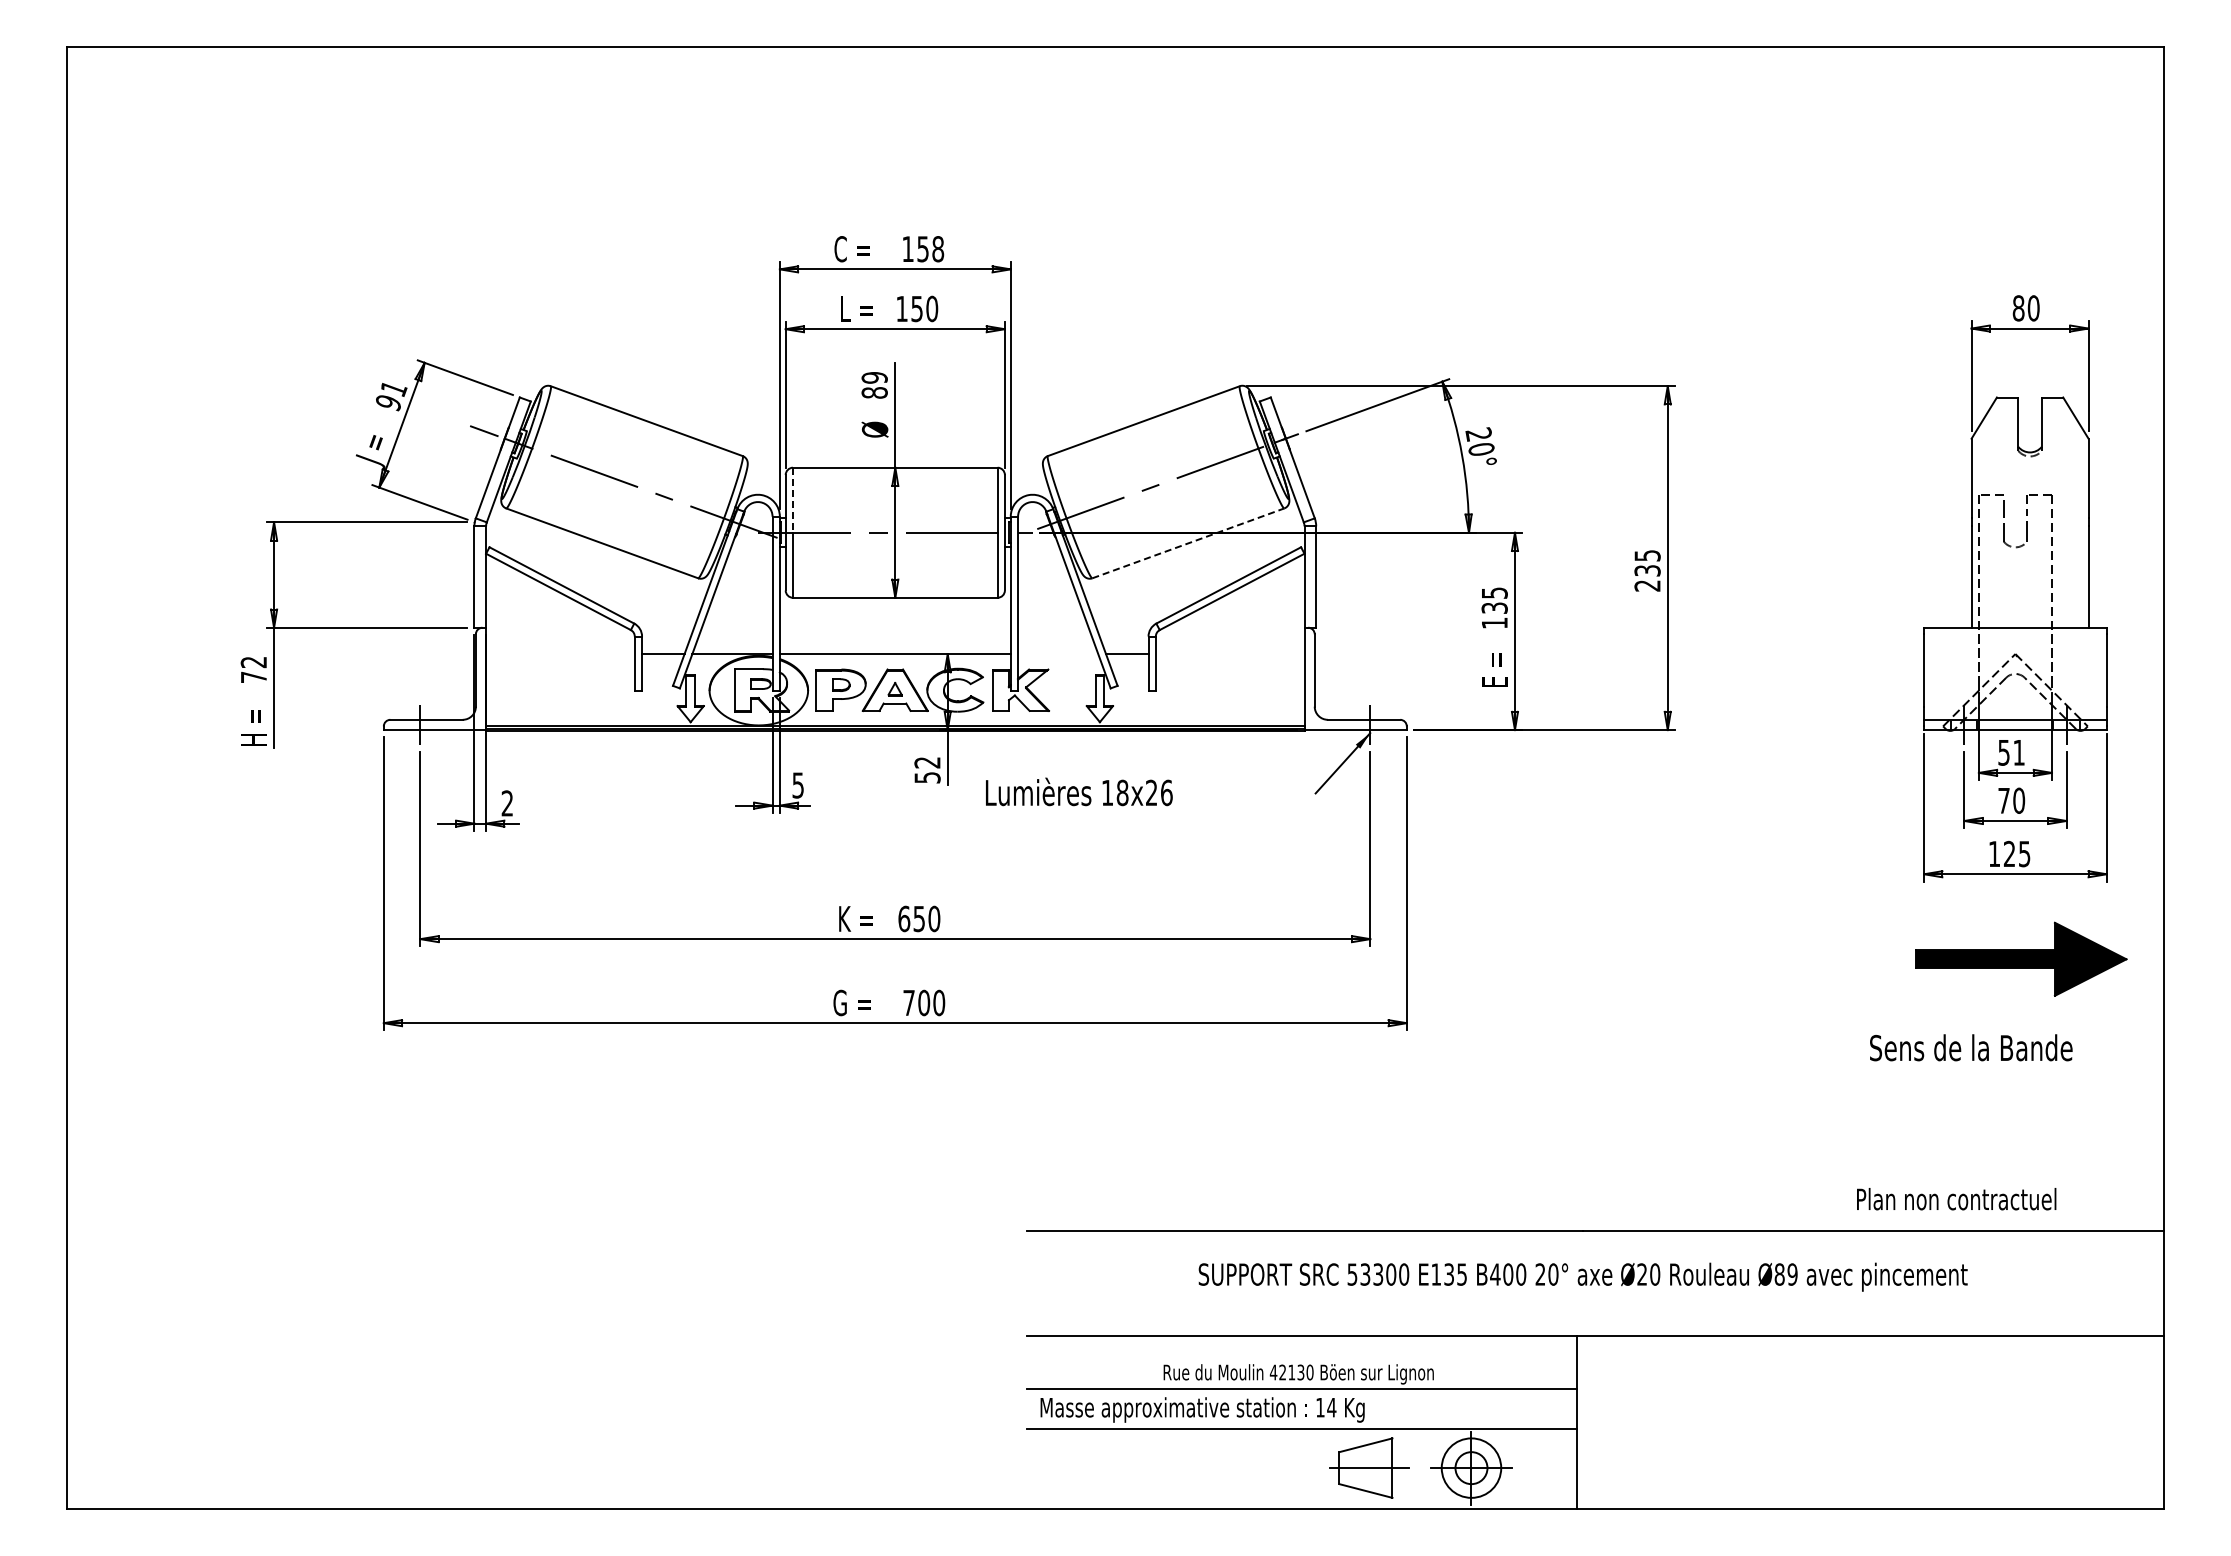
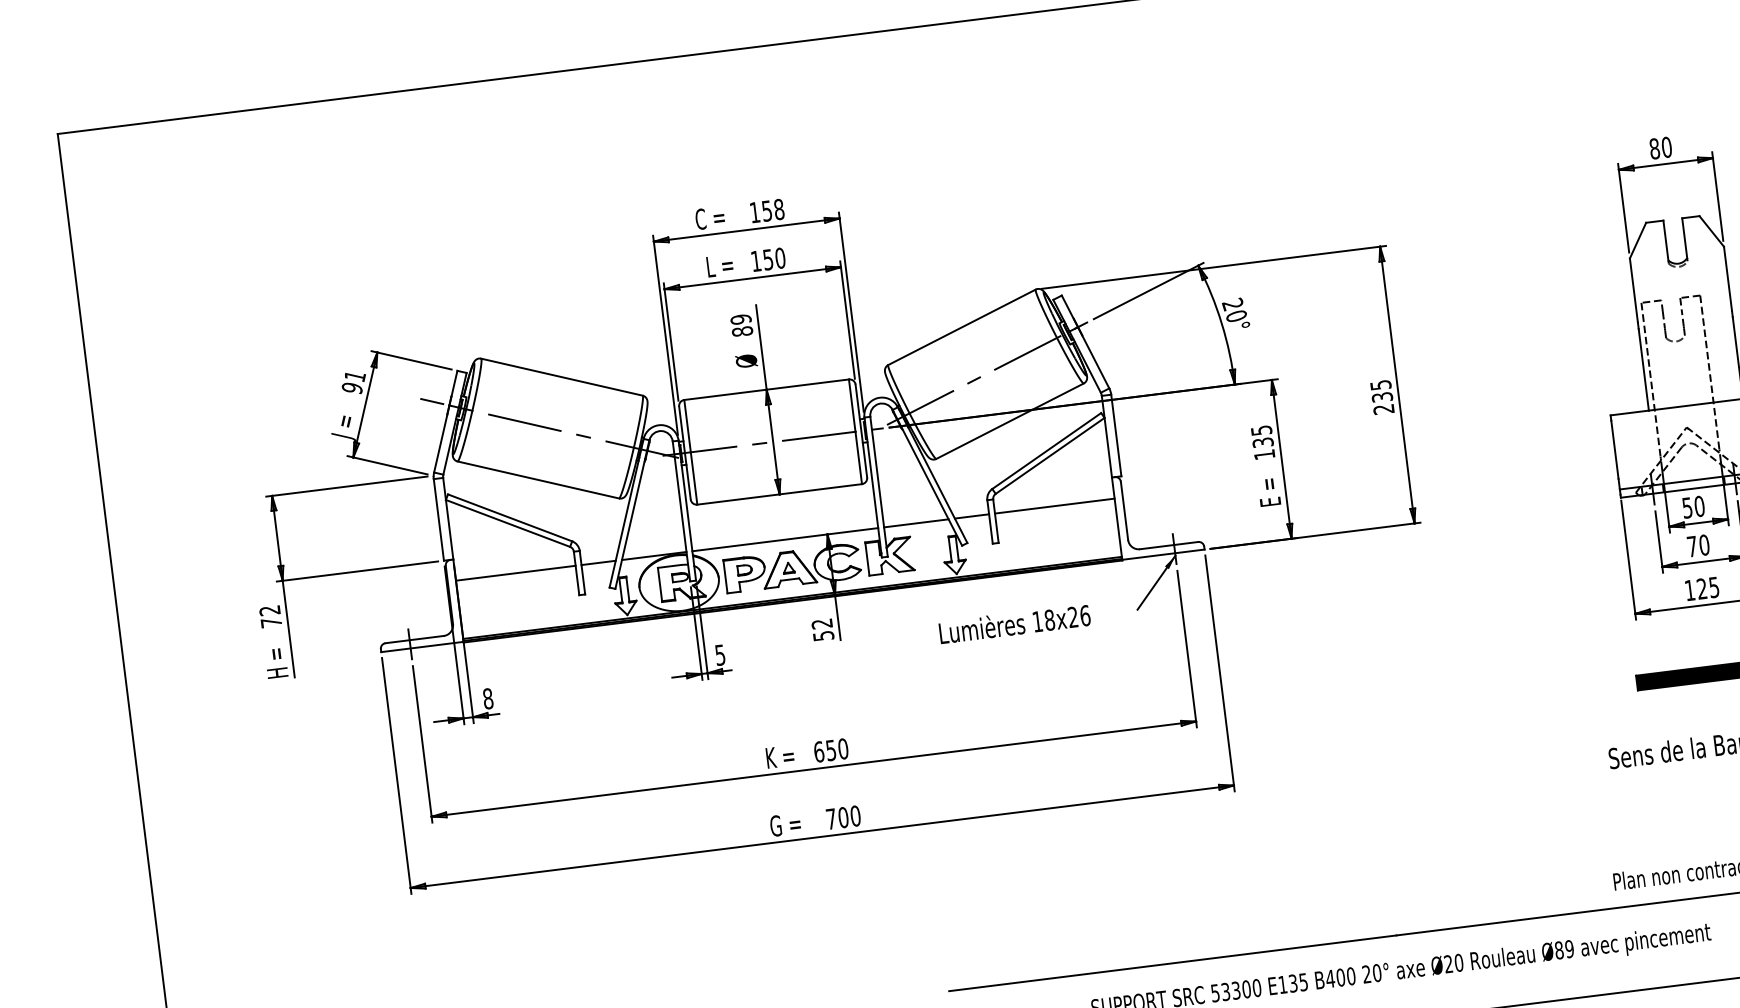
line: (793, 500) -> (687, 426), dashed -> solid
line: (1188, 543) -> (1010, 421), dashed -> solid
line: (560, 654) -> (515, 573), added
line: (1058, 654) -> (916, 523), added
line: (1229, 654) -> (1054, 506), added
text: (2019, 752) -> (1699, 506), 51 -> 50
text: (1079, 791) -> (1014, 623), moved
text: (507, 803) -> (488, 698), 2 -> 8

